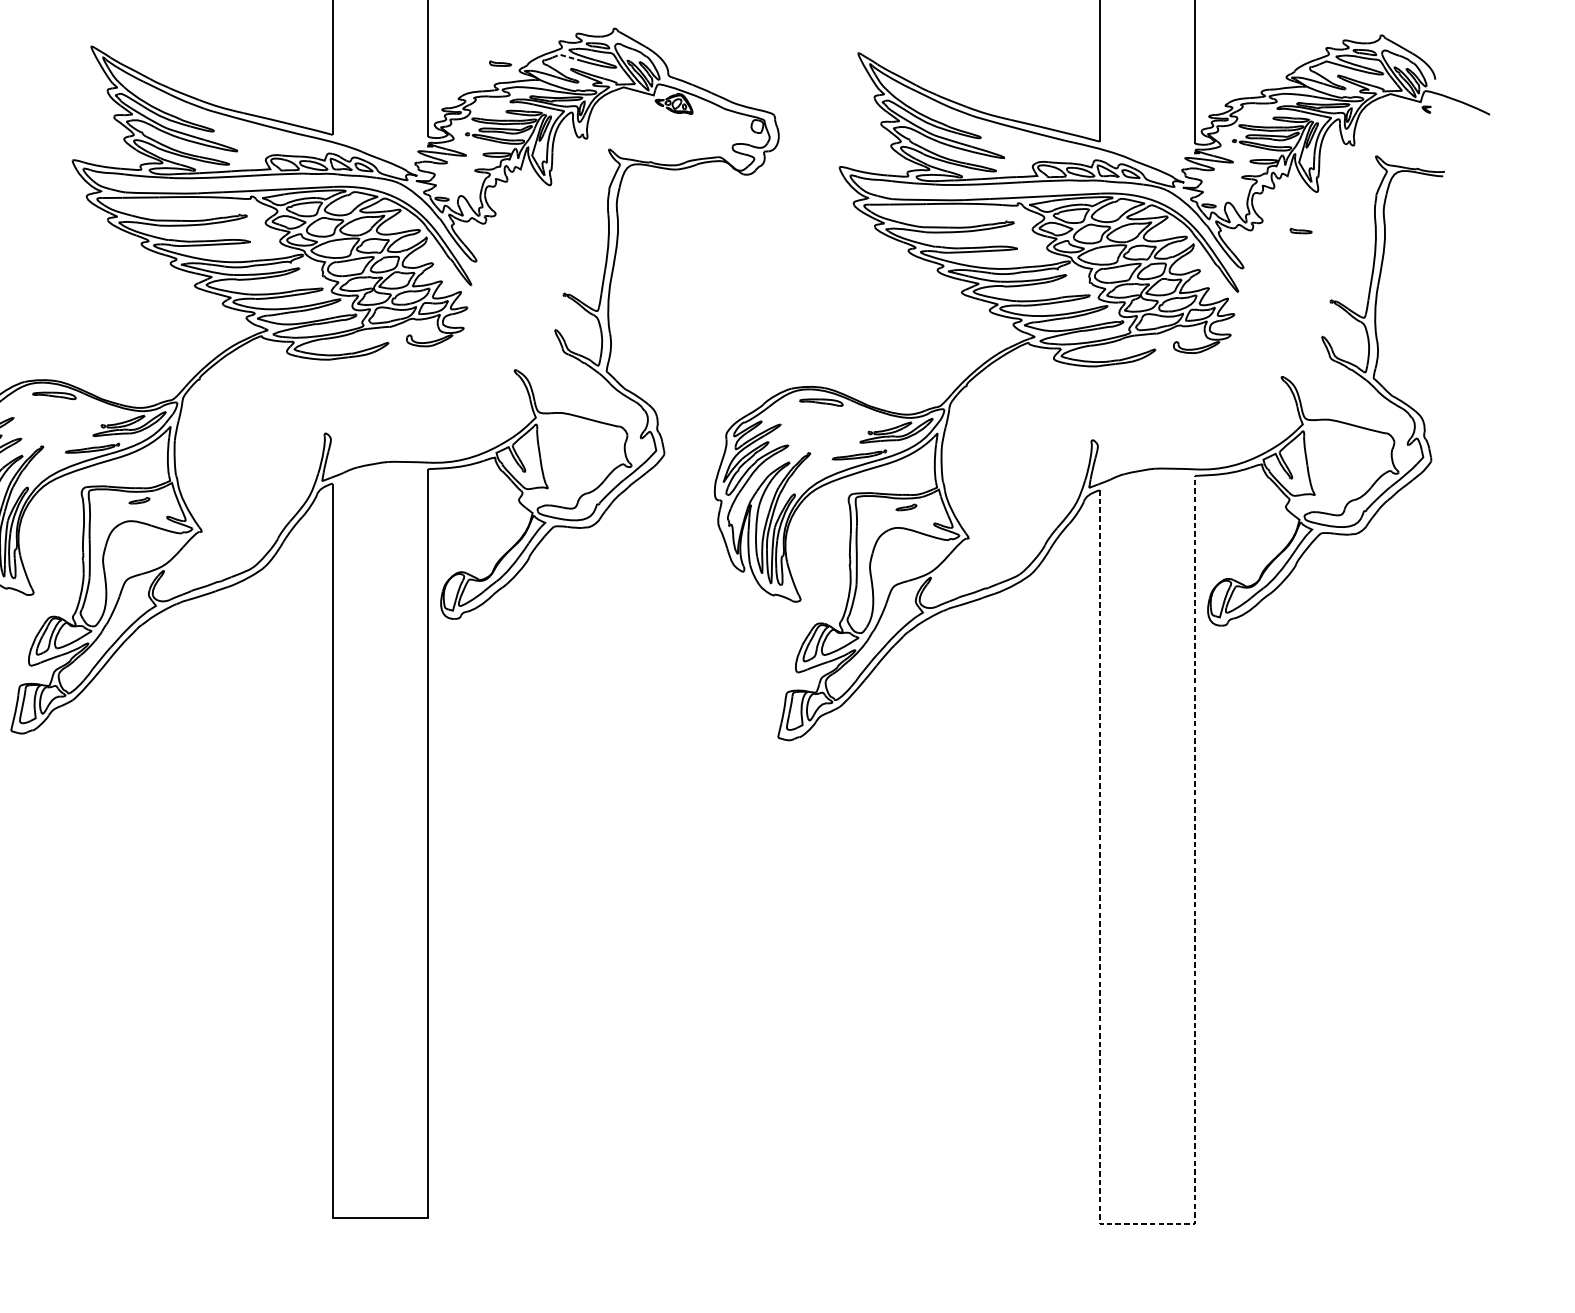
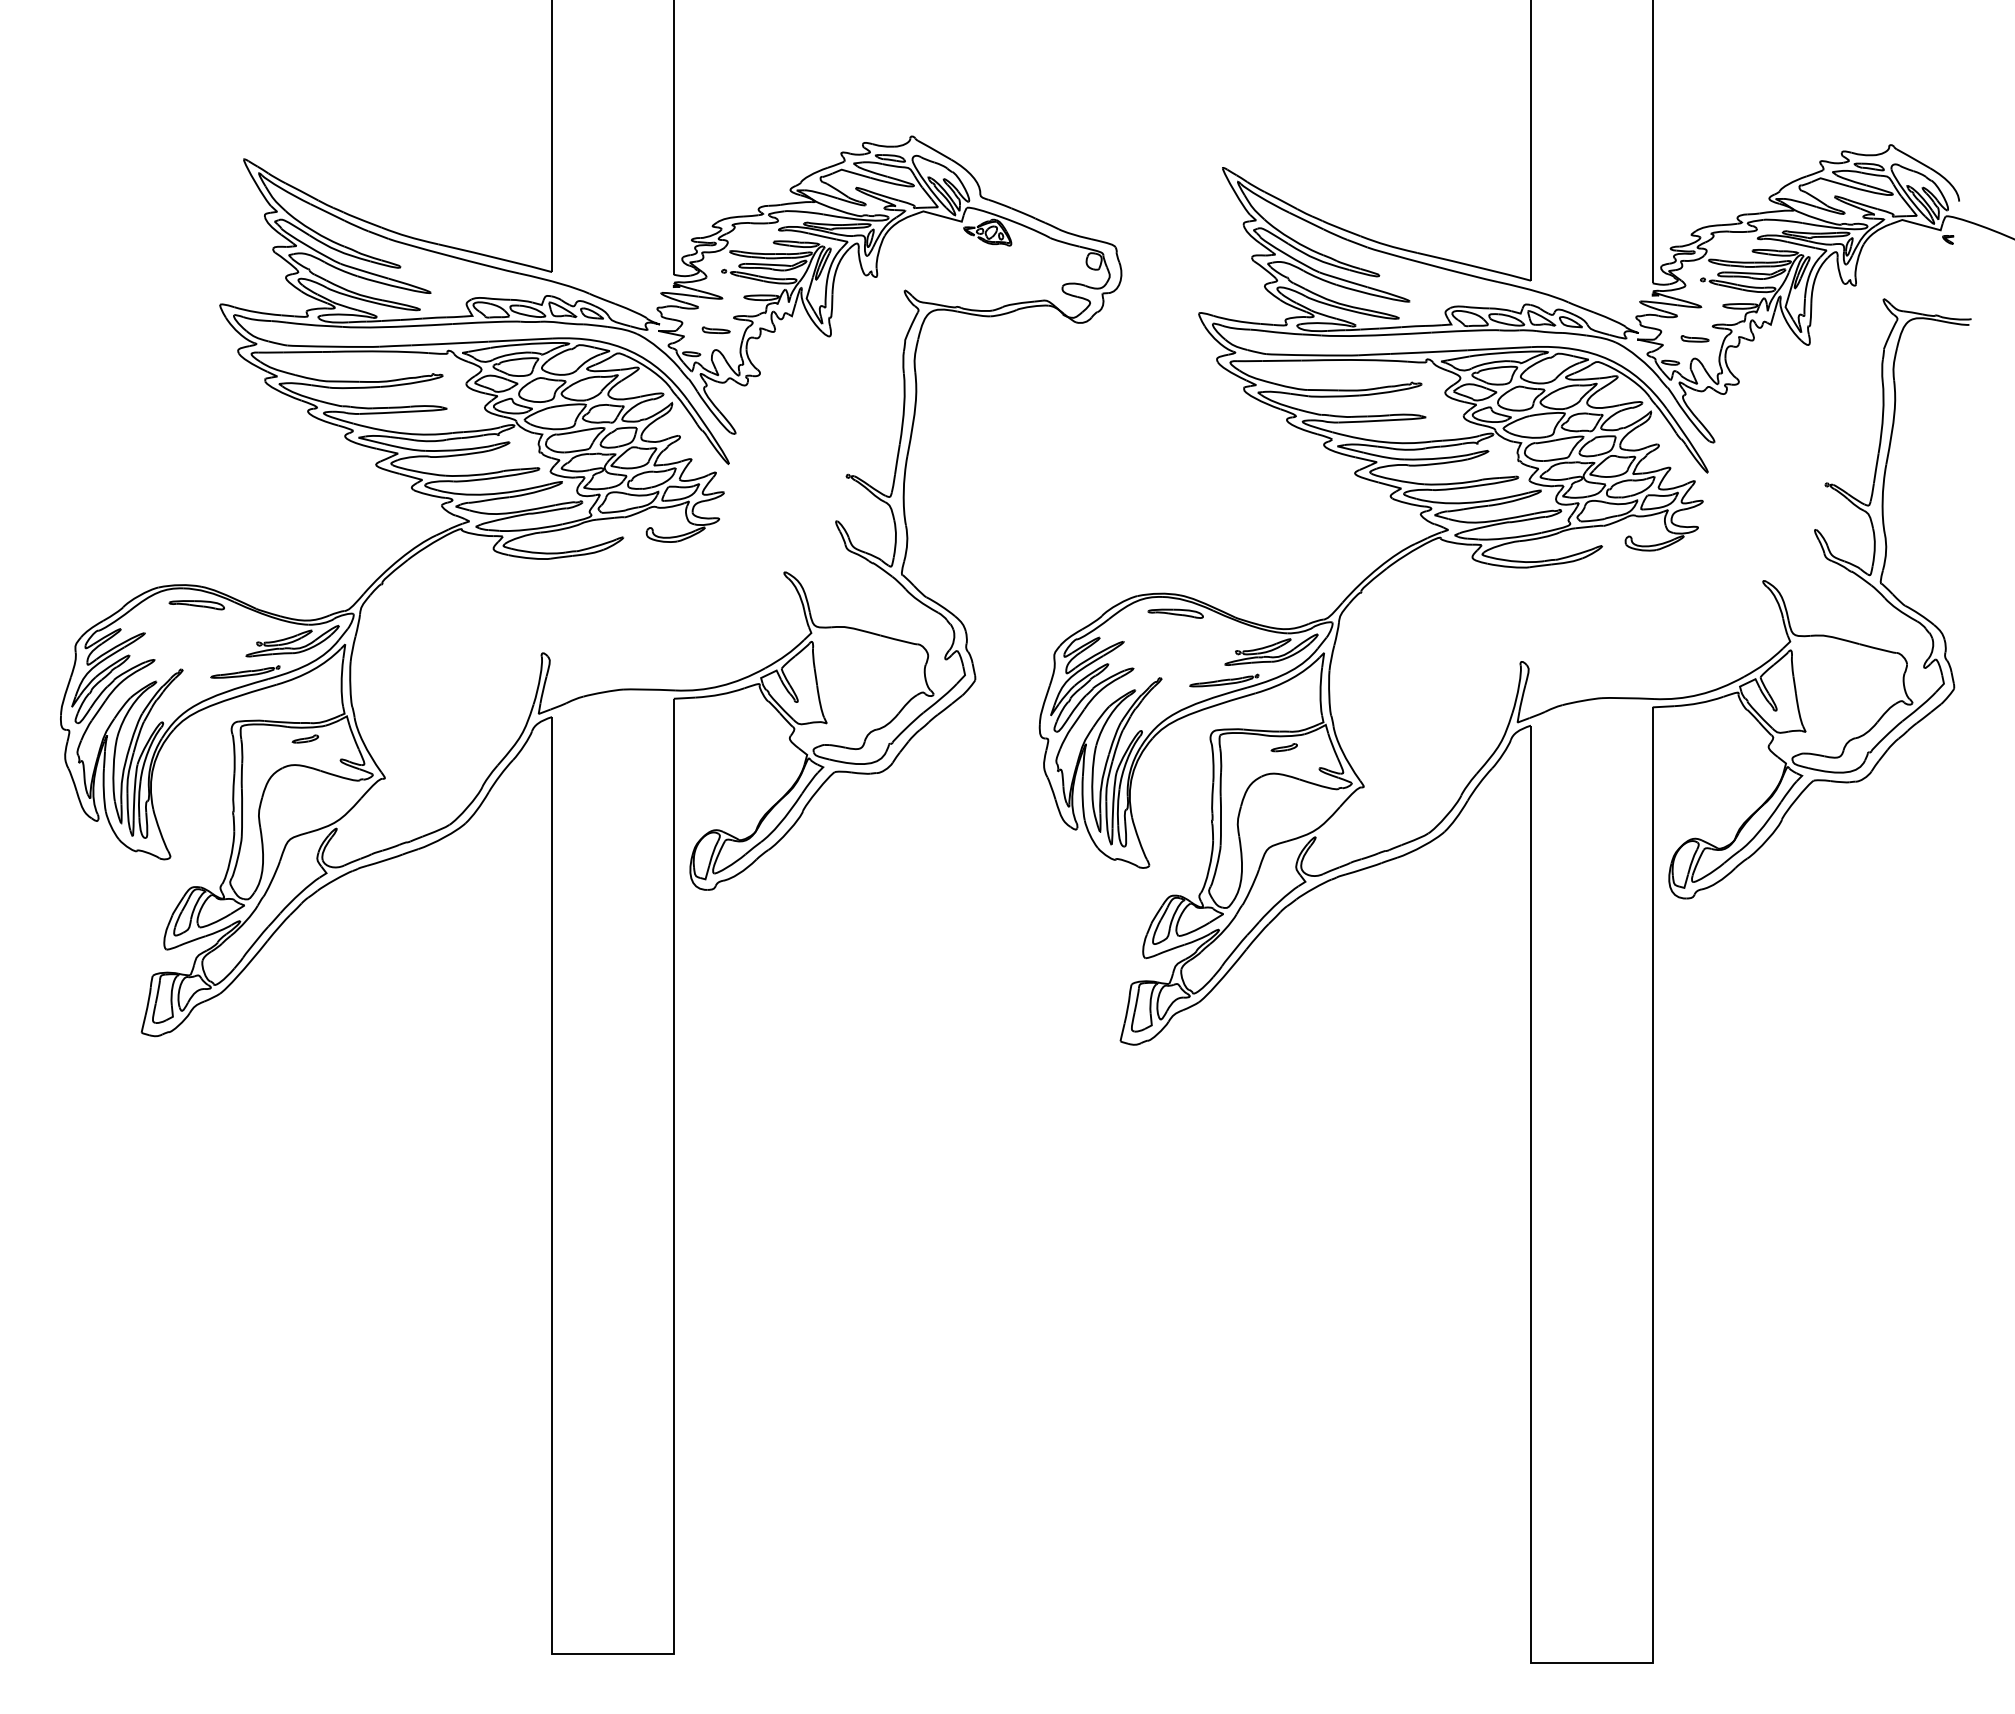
line: (567, 56) -> (851, 172), dashed -> solid
part: (499, 63) -> (715, 330), moved
part: (1300, 230) -> (1694, 338), moved
line: (1154, 1224) -> (1601, 1662), dashed -> solid

